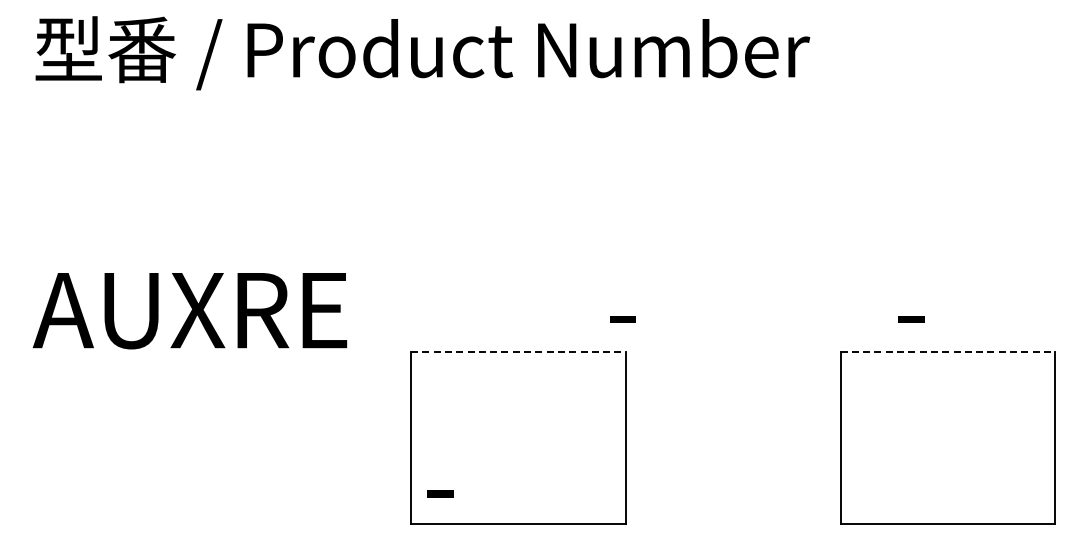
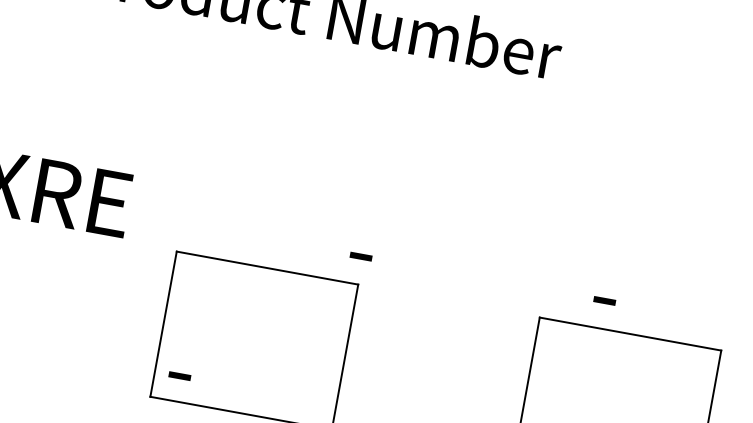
line: (518, 351) -> (267, 267), dashed -> solid
line: (948, 351) -> (631, 333), dashed -> solid

